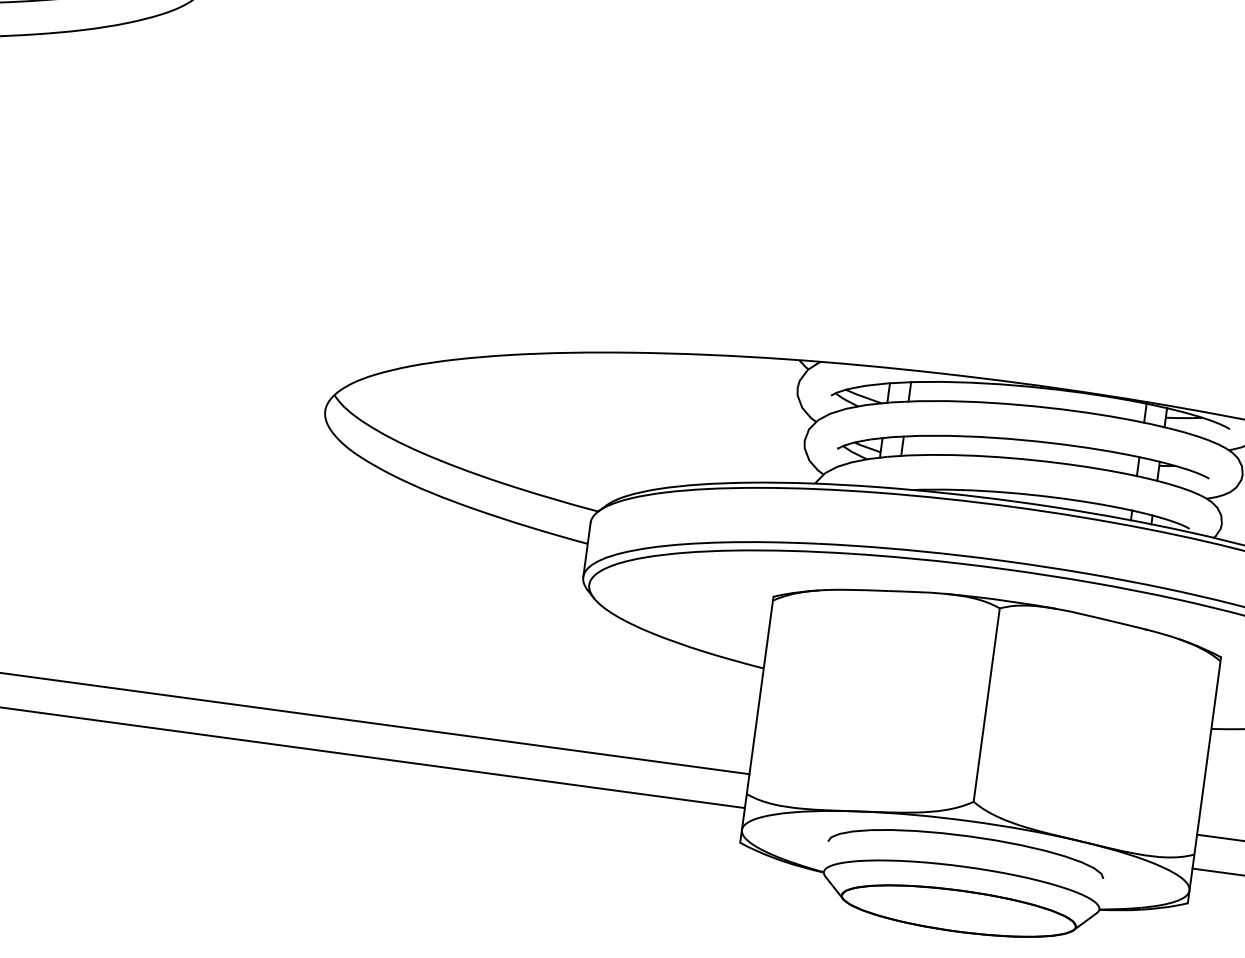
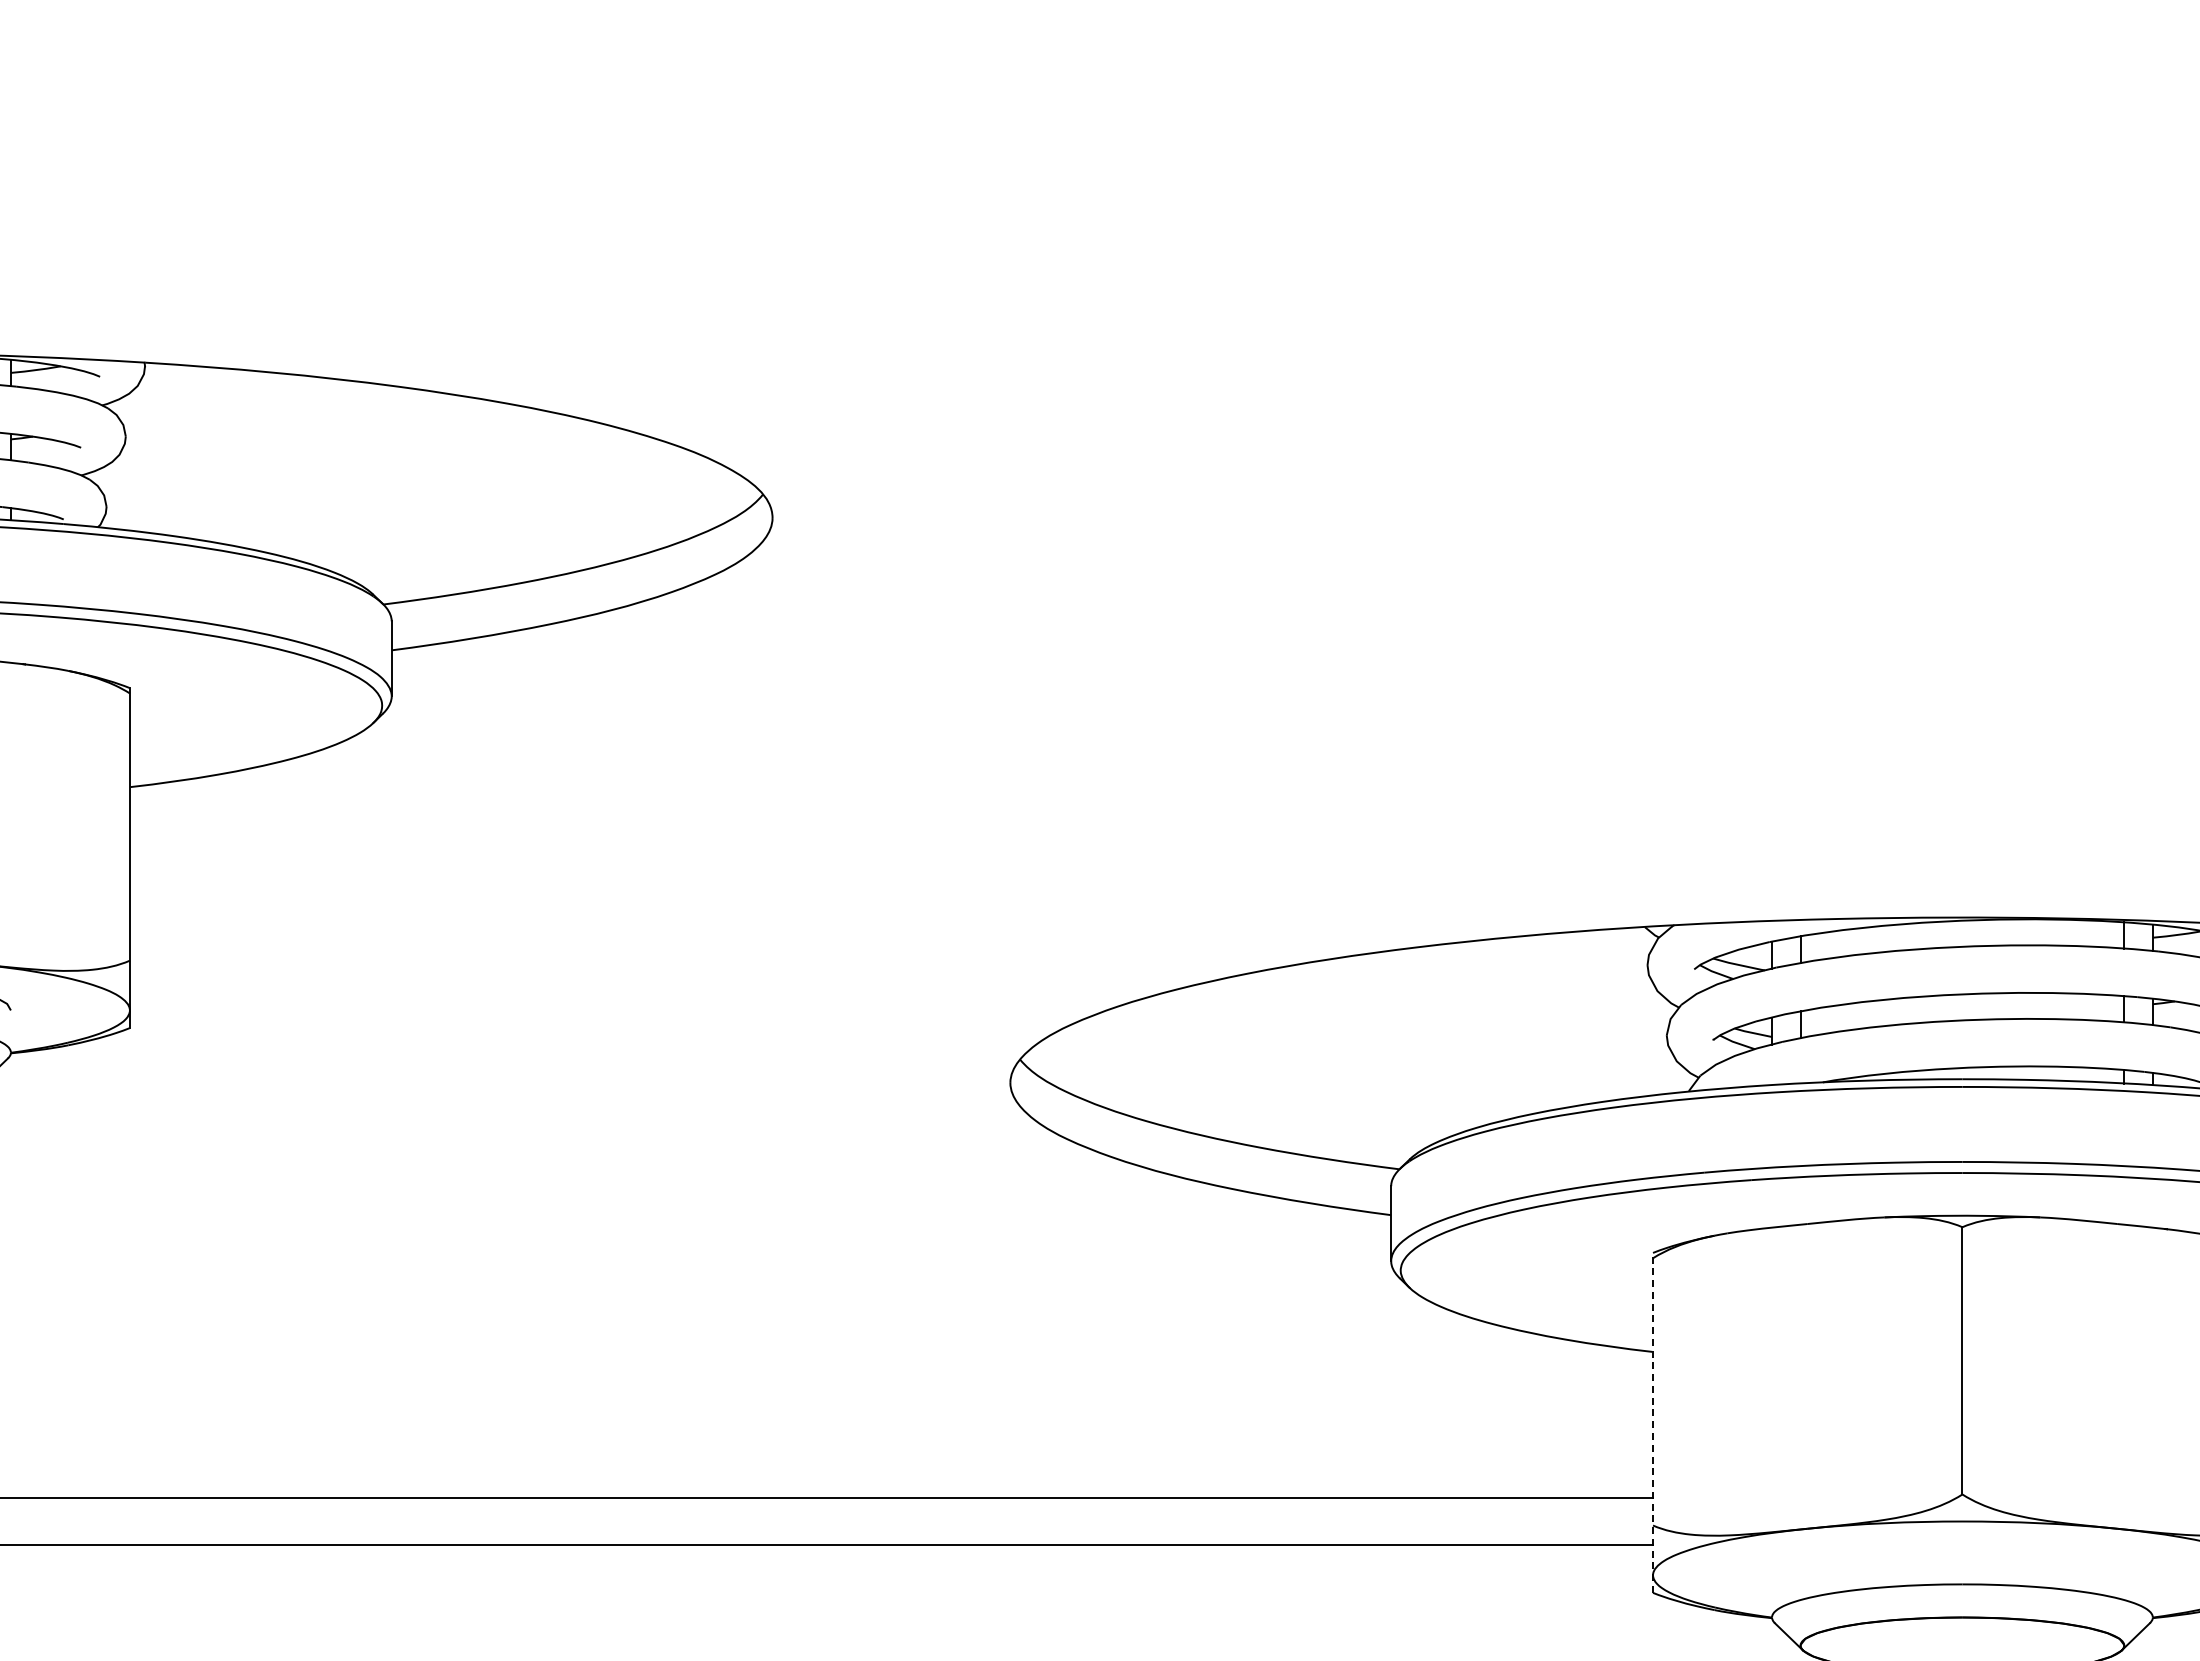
line: (757, 719) -> (1653, 1422), solid -> dashed
part: (968, 837) -> (1962, 1543), removed

